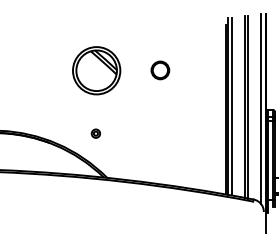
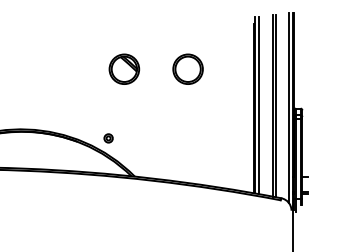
part: (96, 69) -> (124, 68), size x0.62
part: (159, 69) -> (187, 68), size x1.67
part: (95, 133) -> (108, 138), moved

